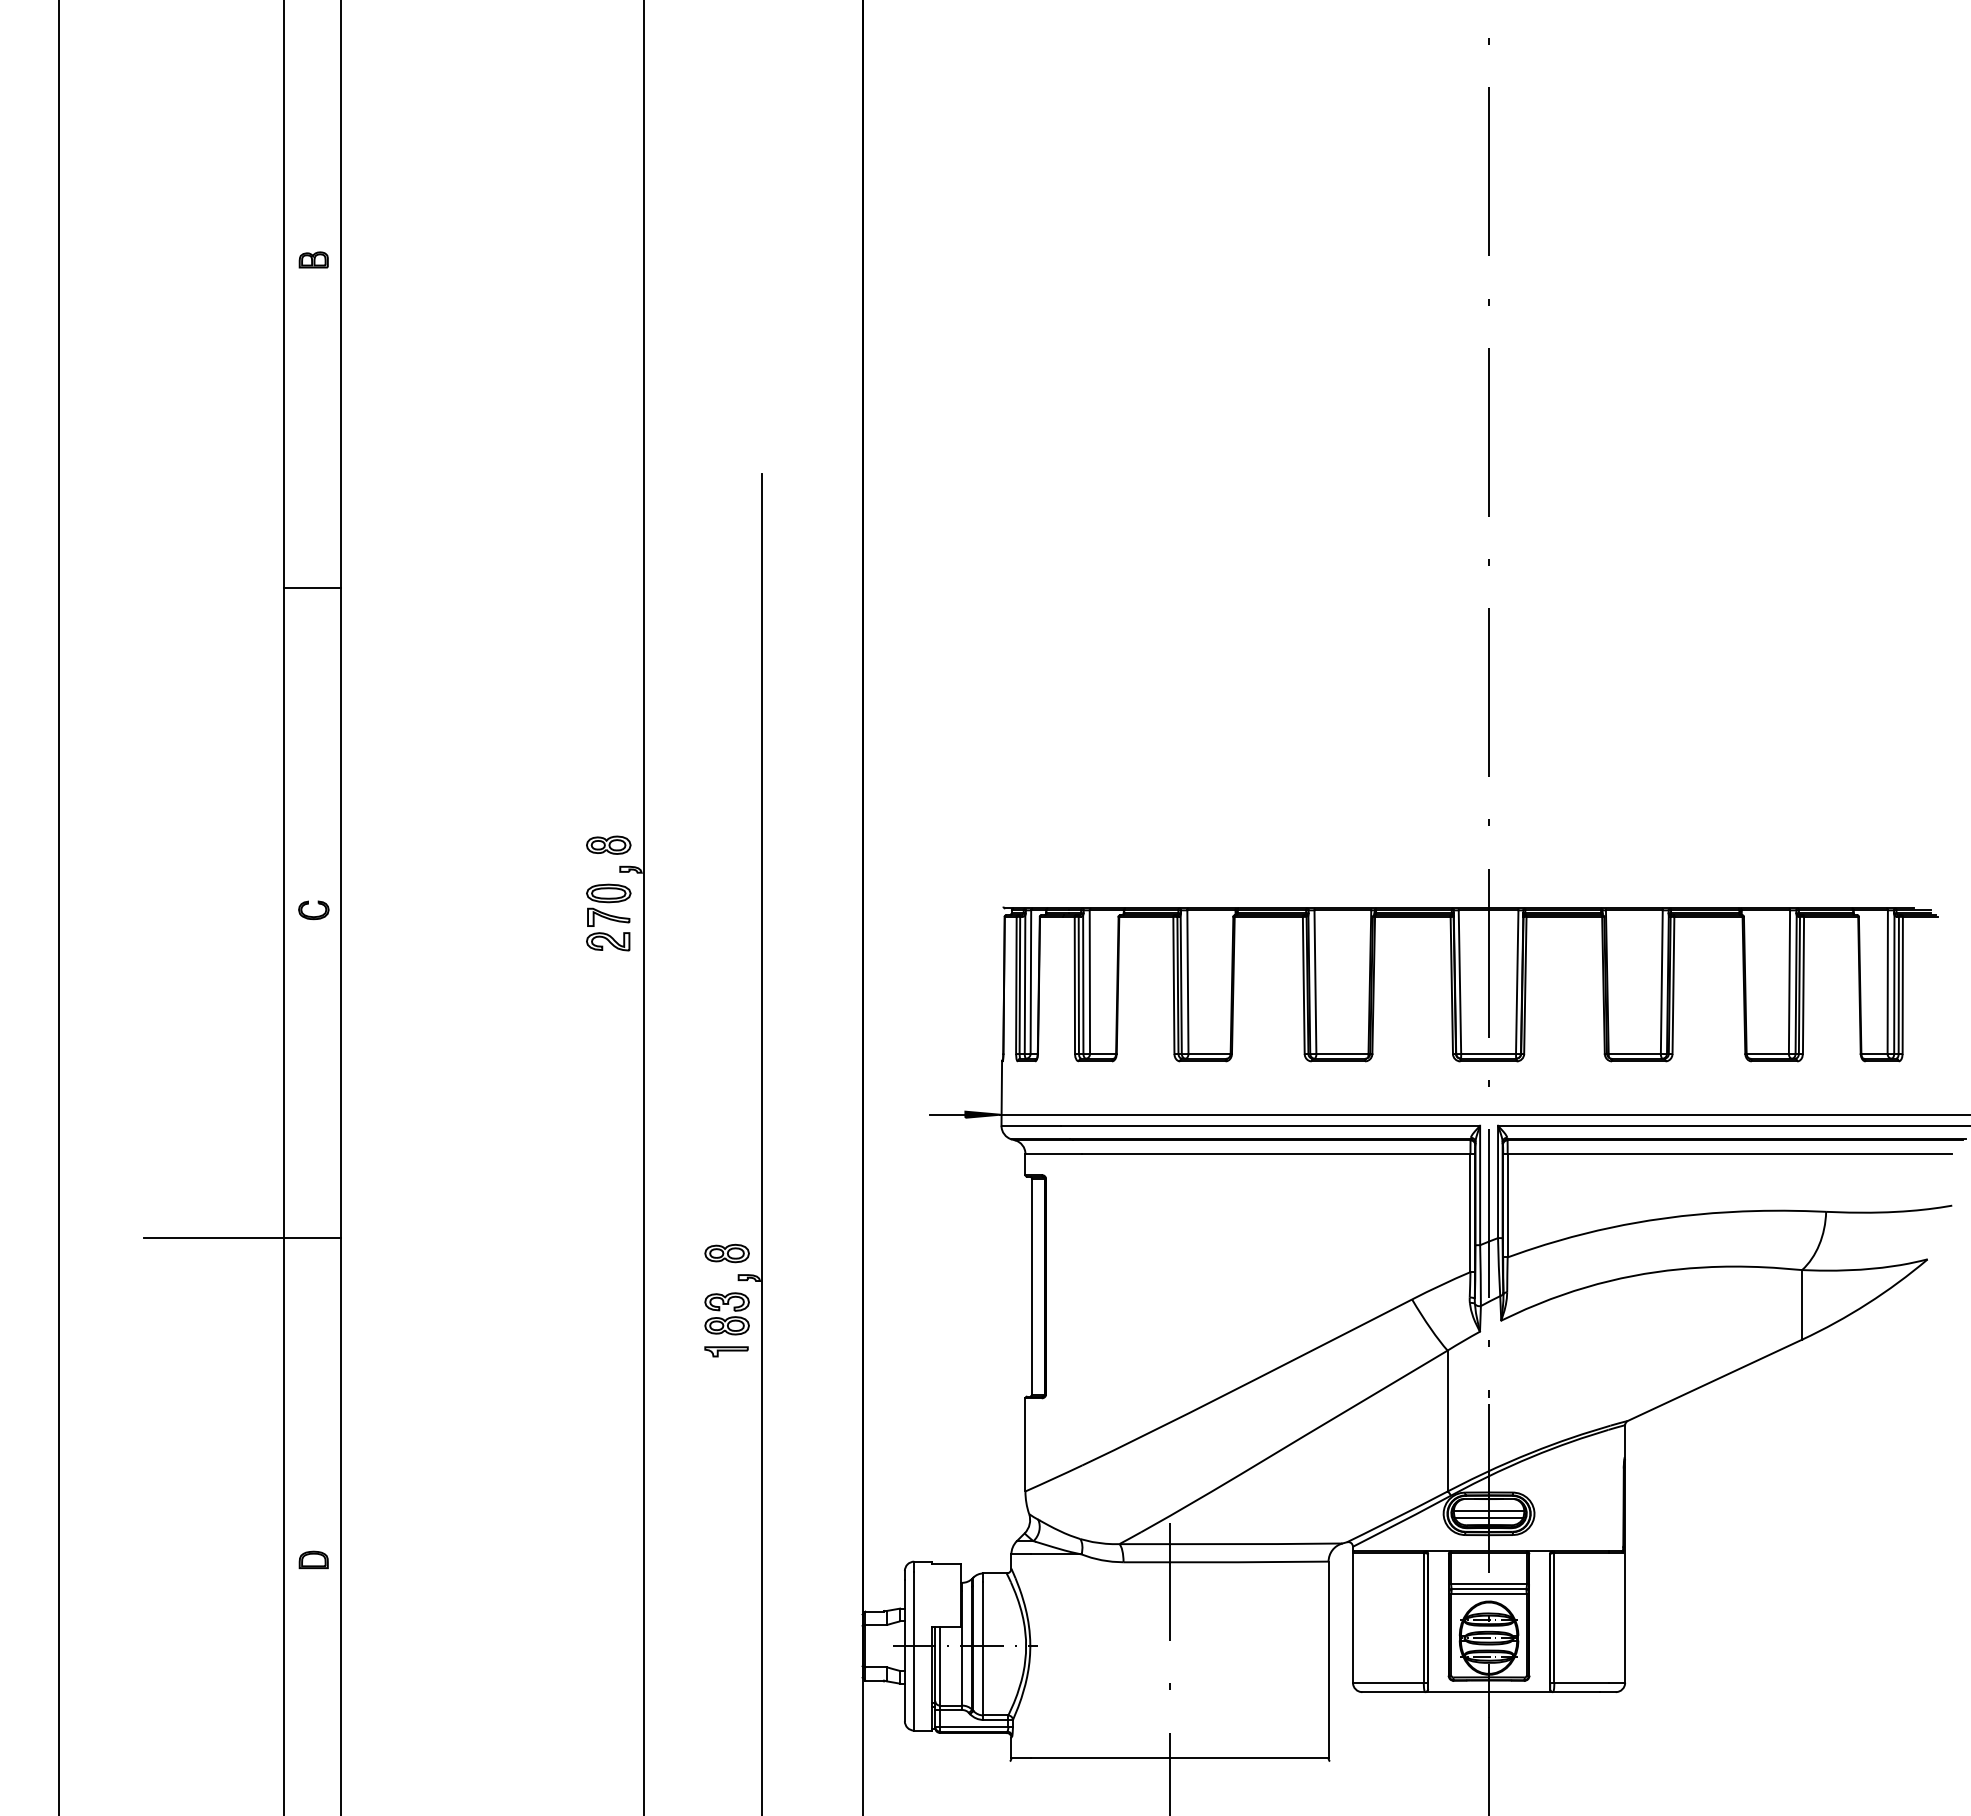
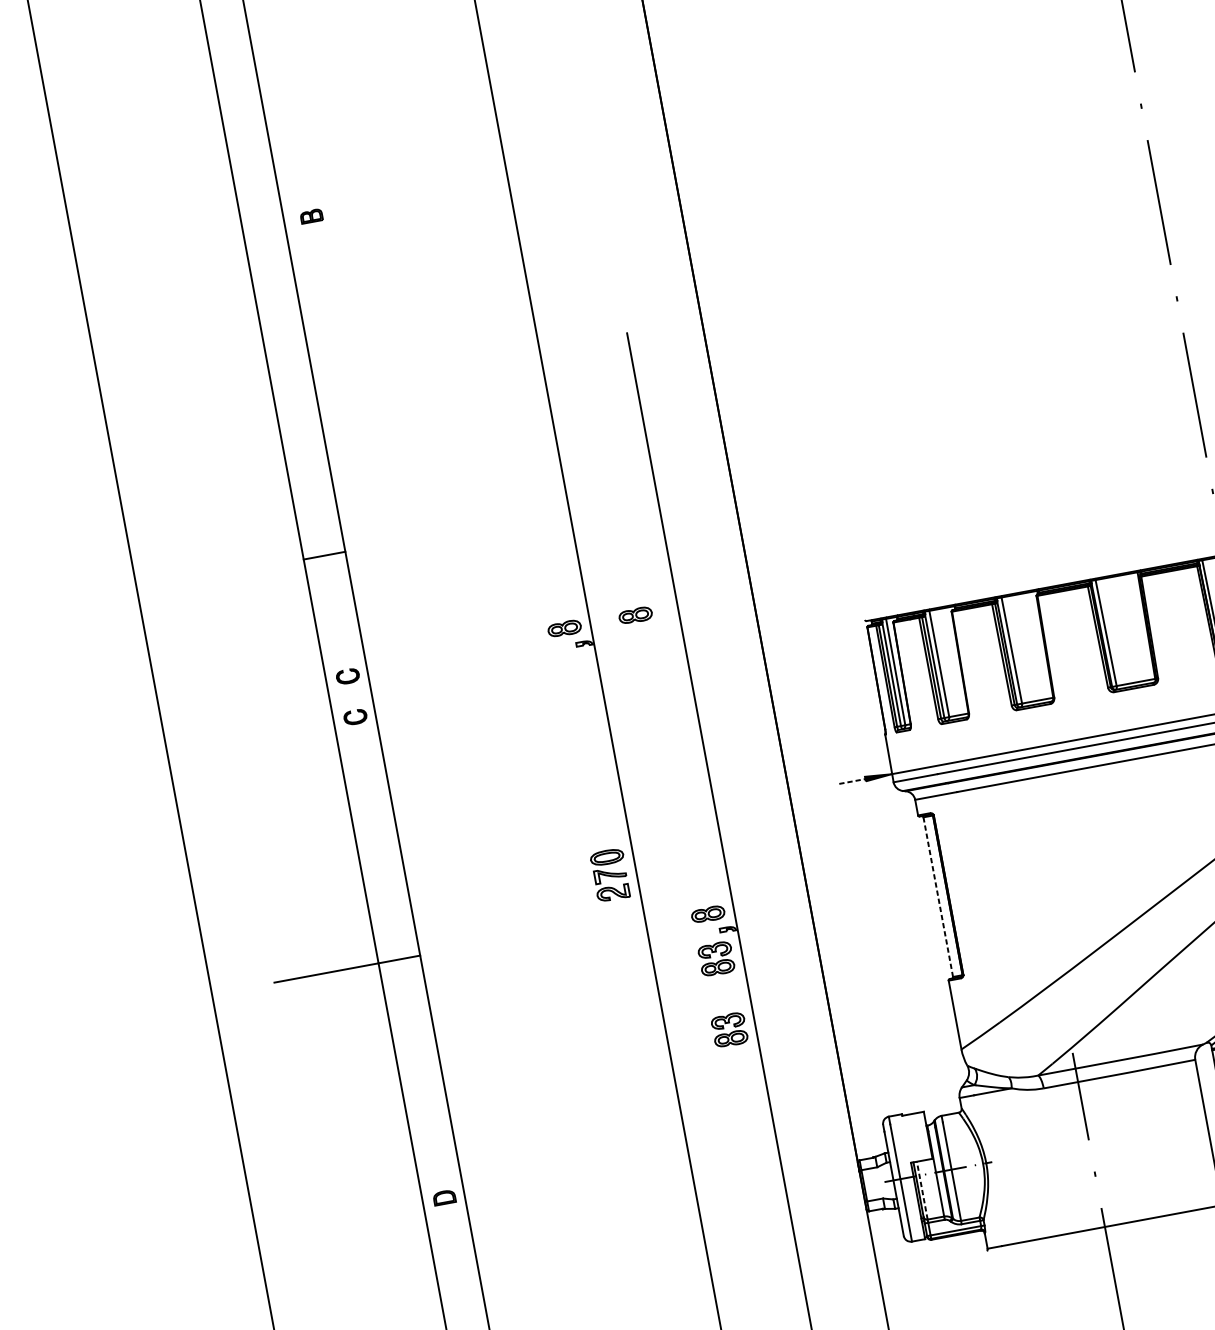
part: (313, 259) -> (311, 216), moved
line: (312, 587) -> (324, 555), moved
part: (704, 844) -> (635, 614), added
part: (313, 855) -> (347, 676), added
part: (608, 917) -> (610, 875), moved
line: (947, 1114) -> (852, 781), solid -> dashed
line: (1032, 1286) -> (938, 896), solid -> dashed
part: (726, 1351) -> (721, 986), removed
part: (726, 1409) -> (729, 1029), added
line: (940, 1666) -> (922, 1190), solid -> dashed

